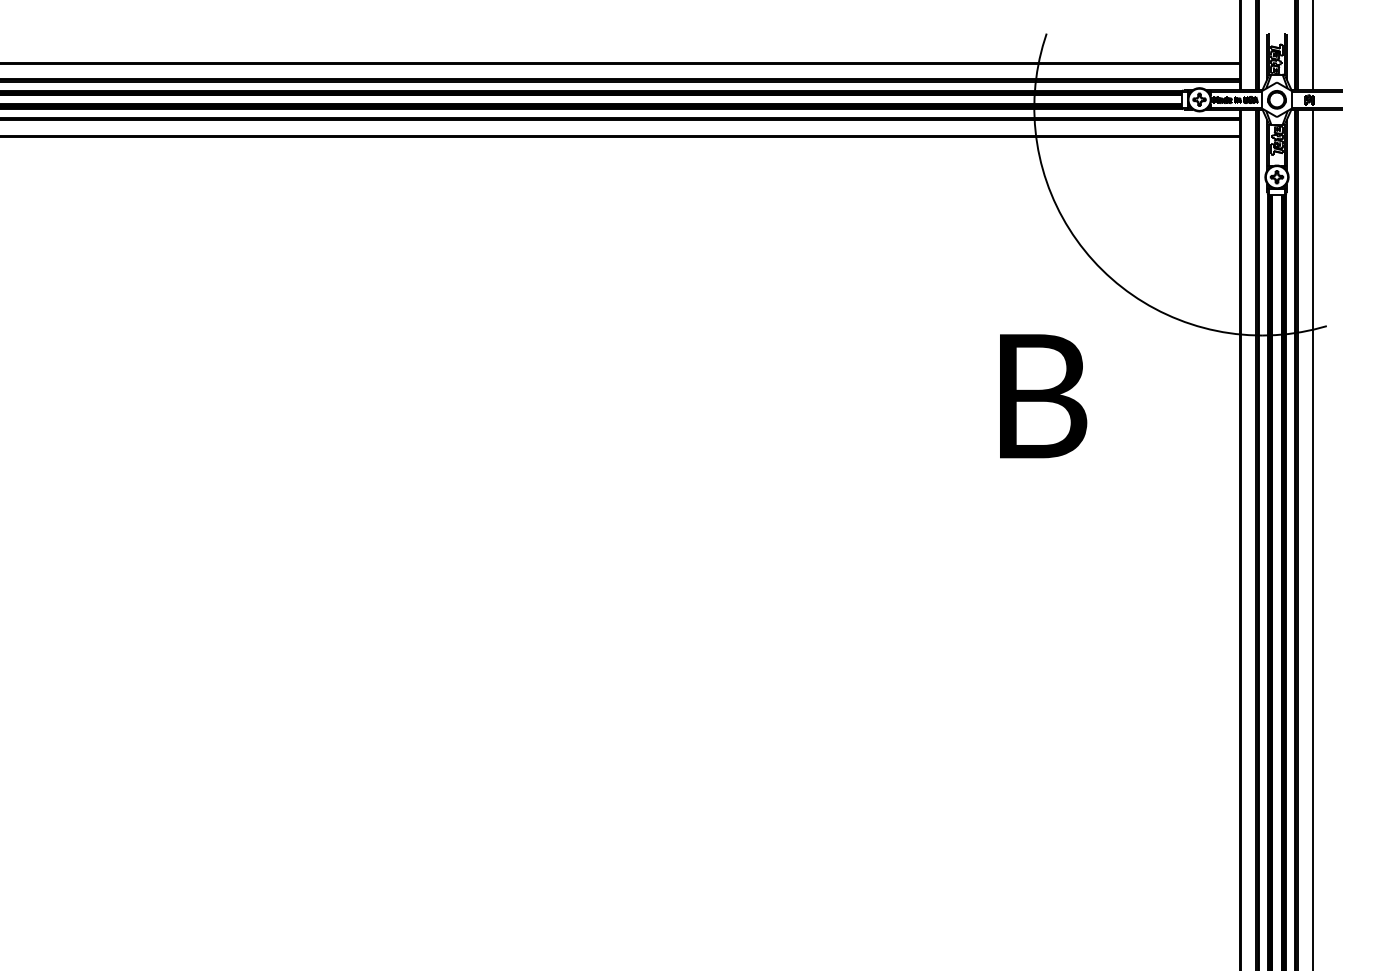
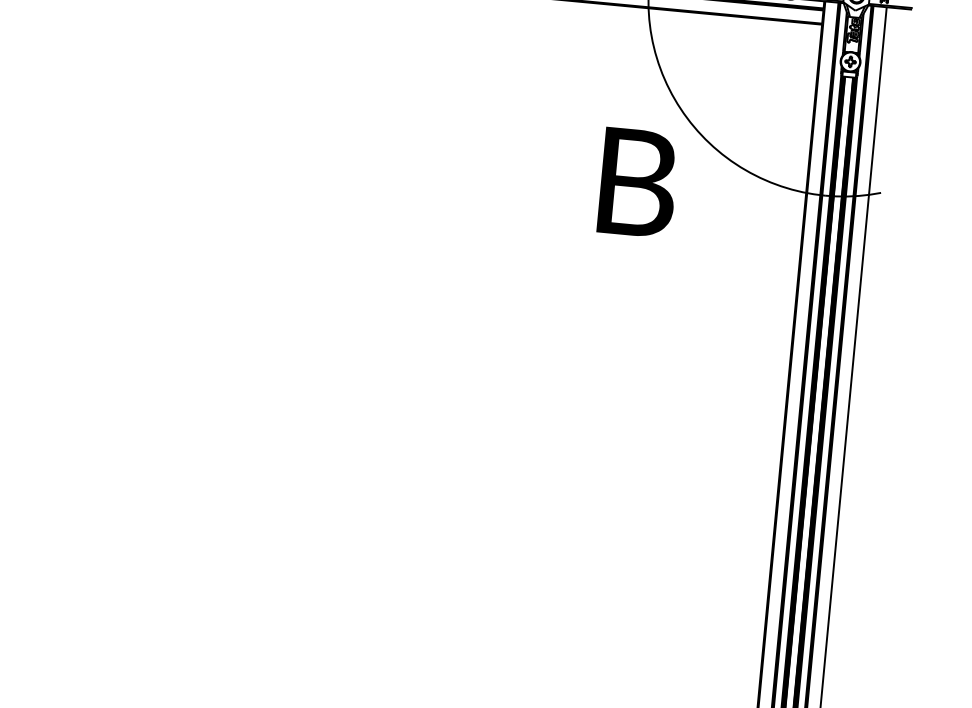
text: (1043, 396) -> (638, 183), moved

